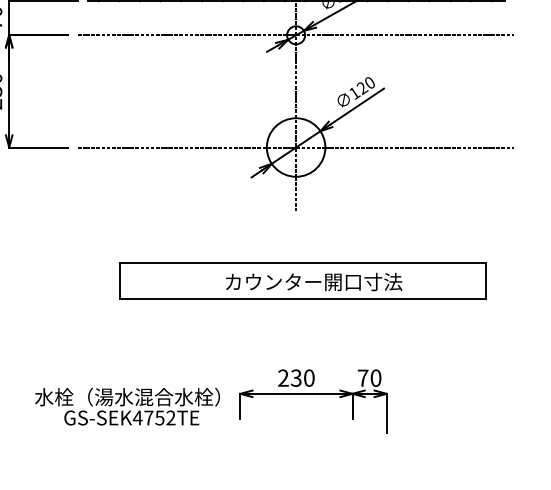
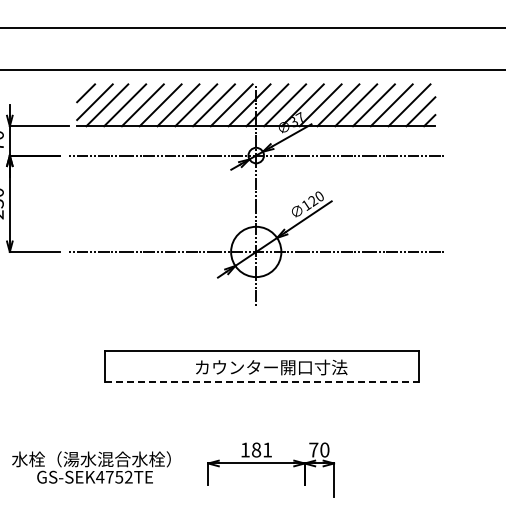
line: (303, 299) -> (262, 382), solid -> dashed
text: (296, 377) -> (256, 449), 230 -> 181
text: (127, 406) -> (91, 467), moved

